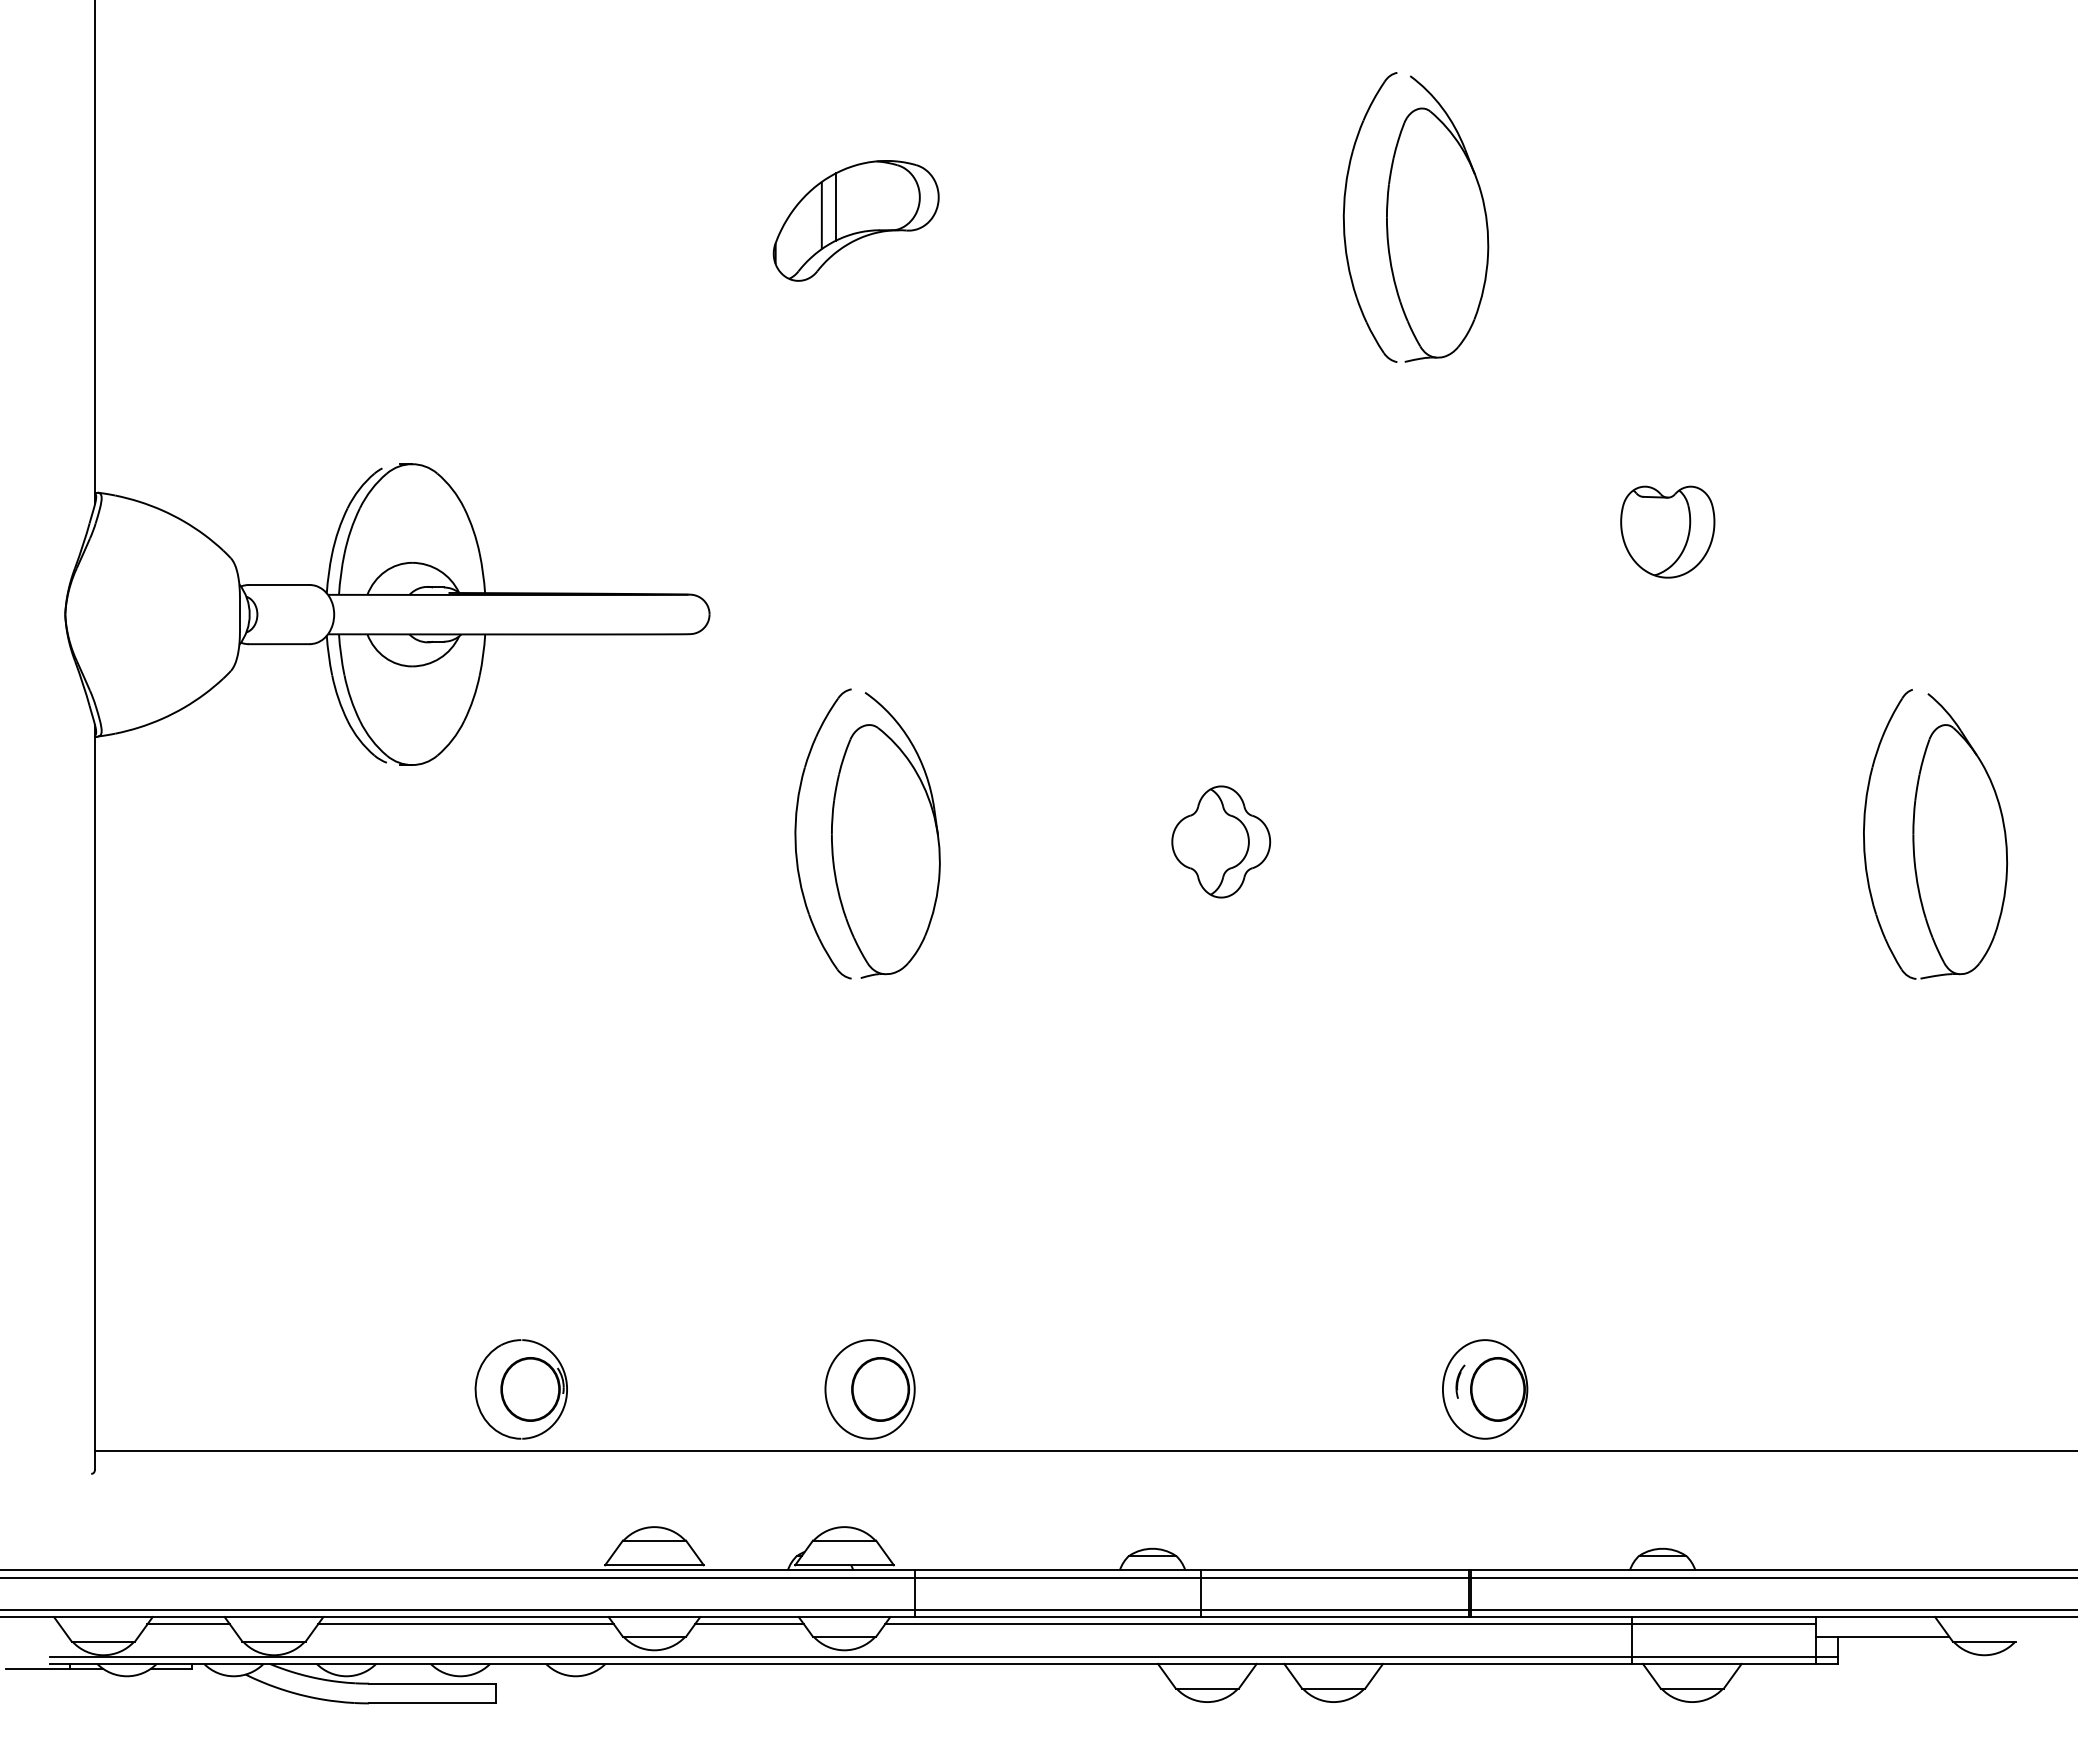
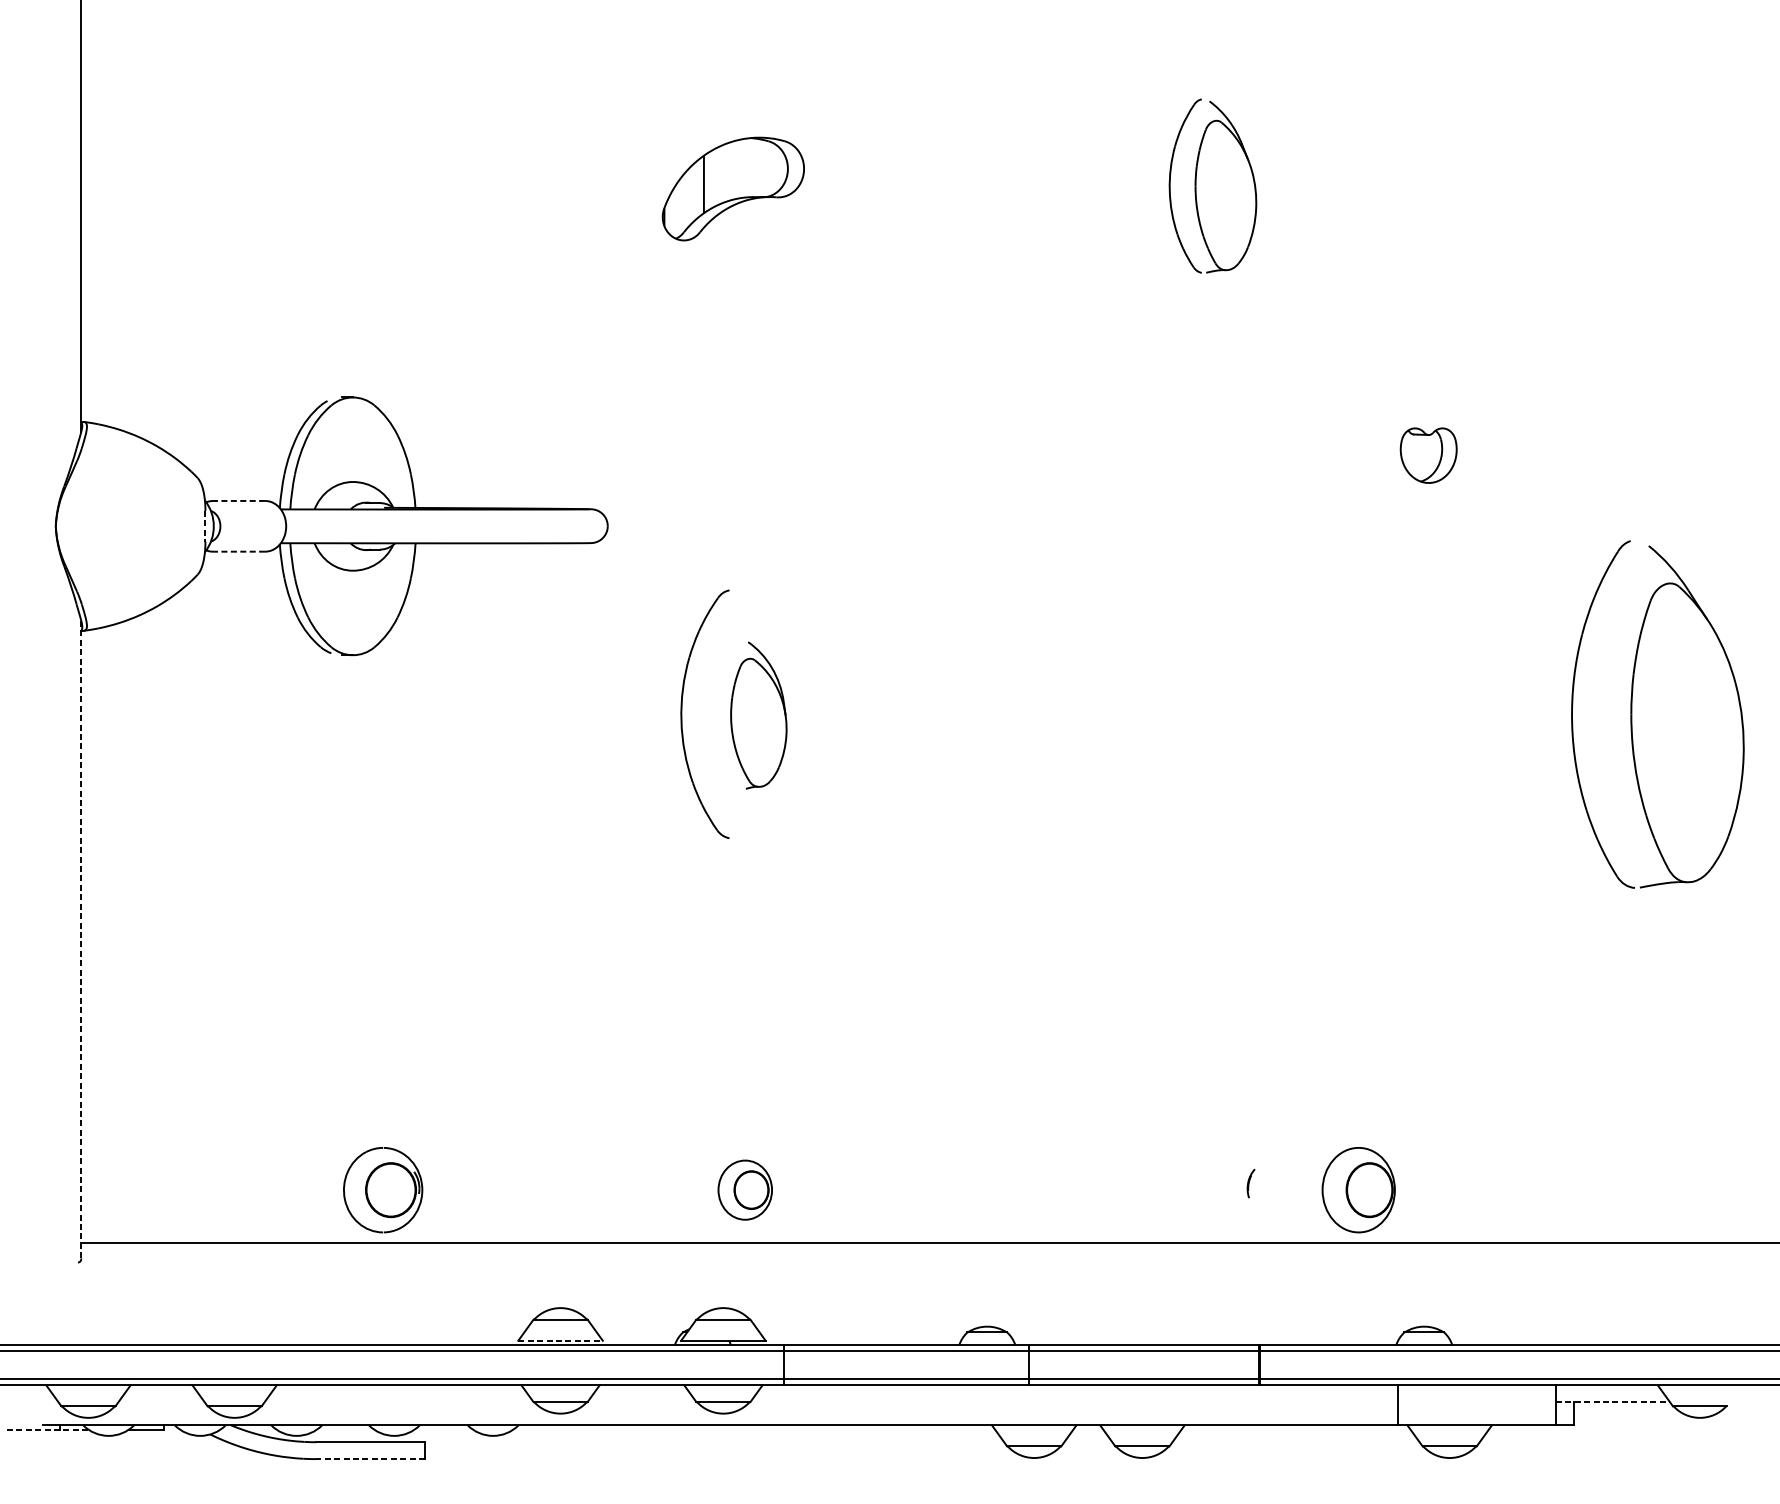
line: (836, 206) -> (716, 176), removed
part: (1415, 217) -> (1212, 186), size x0.7
part: (1667, 531) -> (1428, 455), size x0.7
line: (278, 584) -> (238, 500), solid -> dashed
line: (239, 614) -> (205, 526), solid -> dashed
line: (278, 644) -> (238, 551), solid -> dashed
part: (1935, 834) -> (1658, 714), size x1.4
part: (885, 835) -> (758, 715), size x0.6
part: (1221, 841) -> (1046, 720), removed
line: (95, 1097) -> (81, 940), solid -> dashed
part: (520, 1389) -> (382, 1190), moved
part: (869, 1389) -> (744, 1190), size x0.7
part: (1485, 1389) -> (1359, 1190), moved
line: (654, 1565) -> (560, 1340), solid -> dashed
line: (188, 1624) -> (161, 1391), removed
line: (466, 1624) -> (399, 1391), removed
line: (749, 1624) -> (641, 1391), removed
line: (1350, 1624) -> (1156, 1391), removed
line: (1882, 1636) -> (1612, 1401), solid -> dashed
line: (943, 1656) -> (808, 1418), removed
line: (54, 1668) -> (46, 1429), solid -> dashed
line: (432, 1703) -> (370, 1459), solid -> dashed

